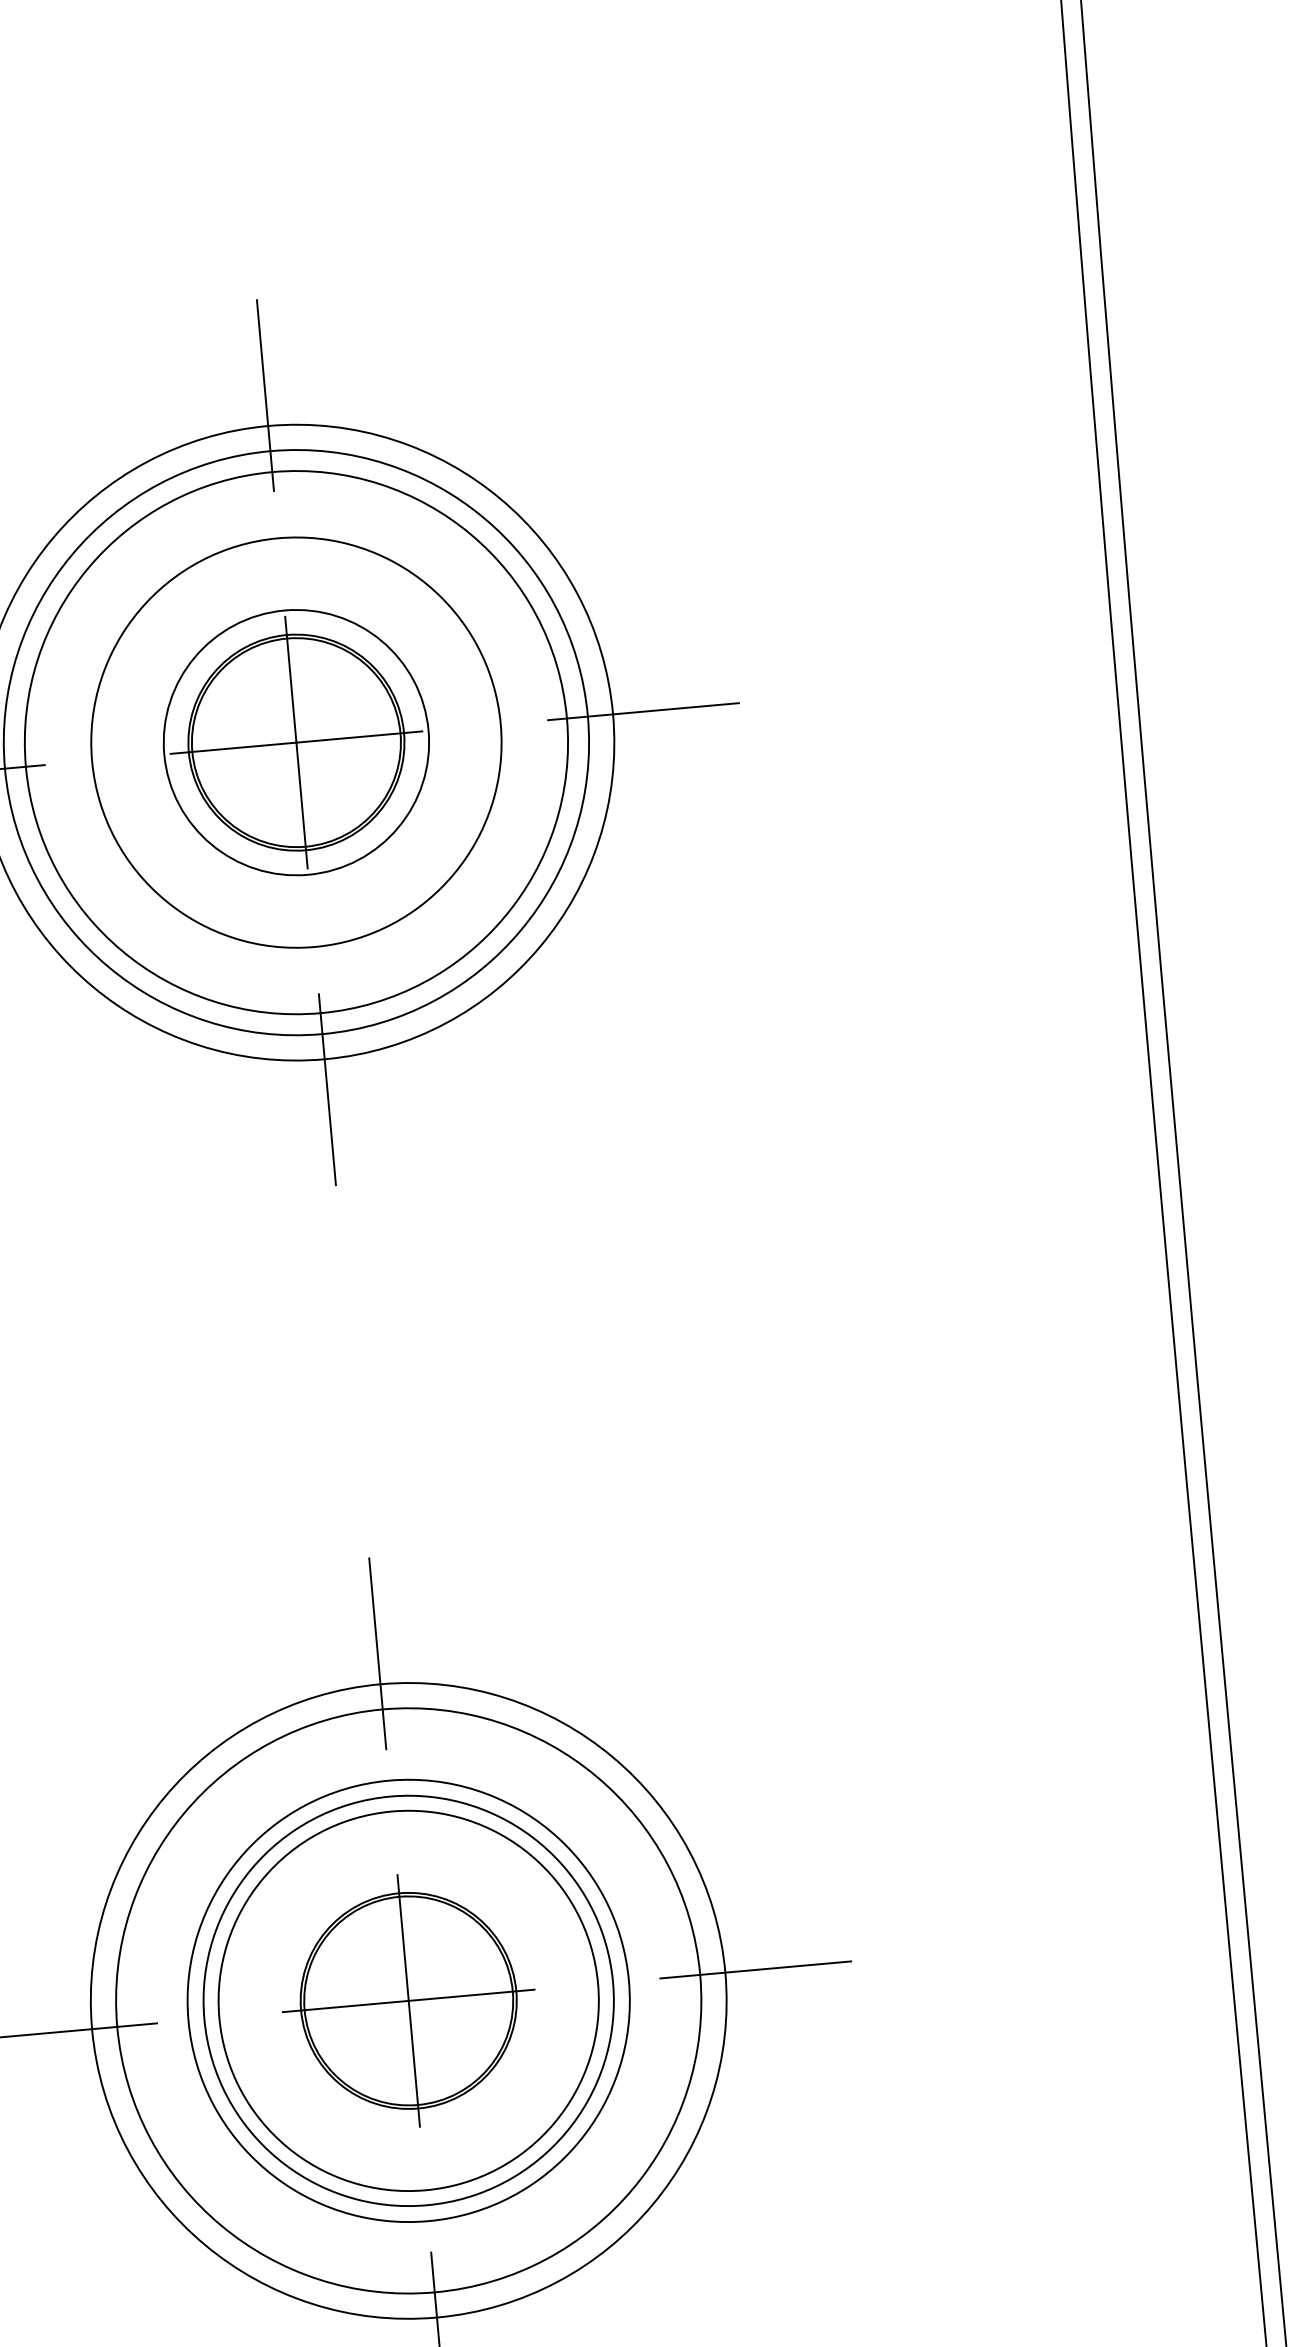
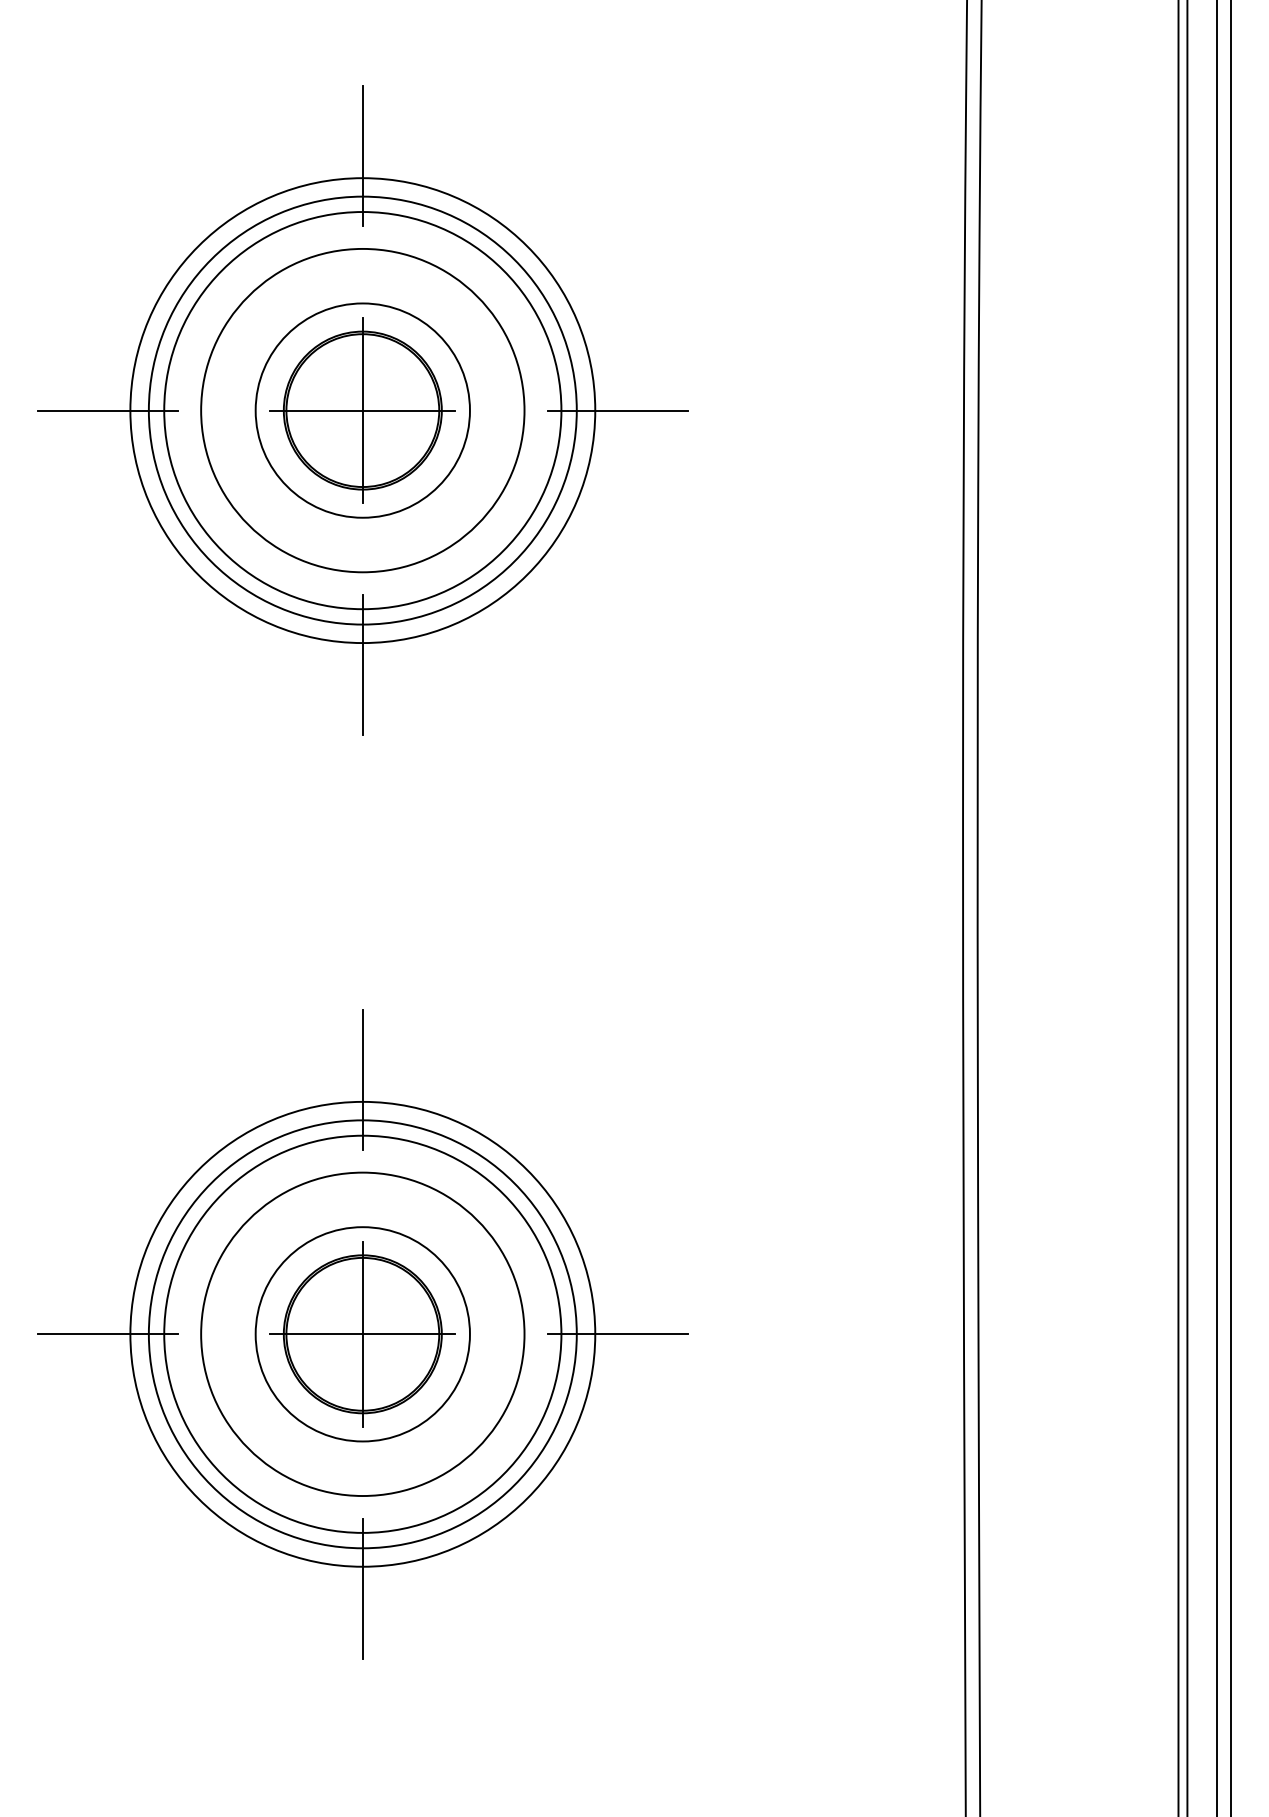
circle: (295, 742) -> (362, 410), size x0.71
circle: (295, 742) -> (362, 410), size x1.67
circle: (408, 1999) -> (362, 1333), size x1.43
circle: (408, 2001) -> (362, 1334), size x0.71

